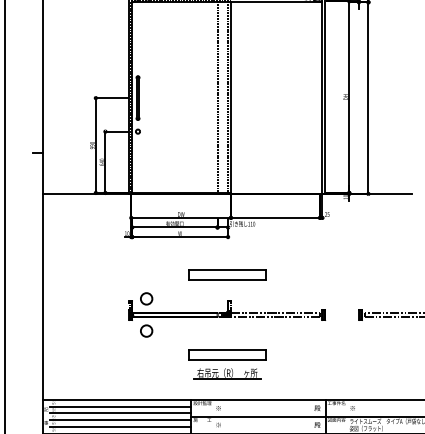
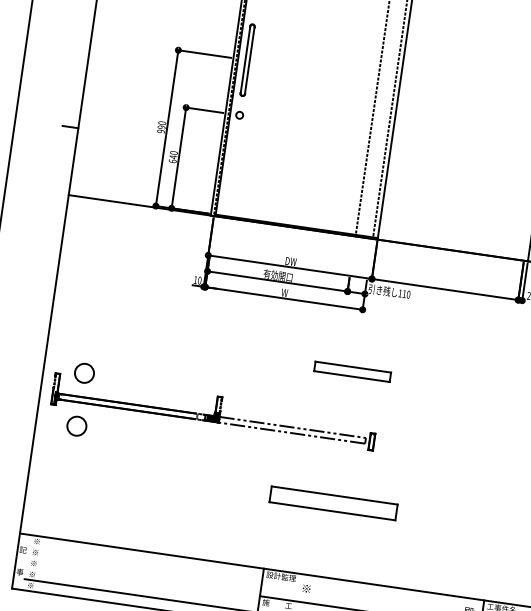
part: (227, 274) -> (352, 371), size x0.6
part: (227, 314) -> (213, 418), moved
part: (227, 373) -> (329, 533), removed
line: (120, 406) -> (145, 562), removed
line: (120, 413) -> (144, 574), removed
line: (120, 420) -> (142, 585), removed

